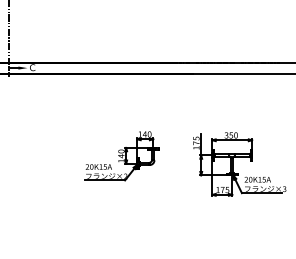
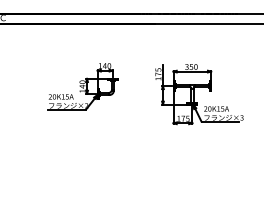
part: (121, 156) -> (82, 86), moved
part: (239, 164) -> (199, 94), moved

